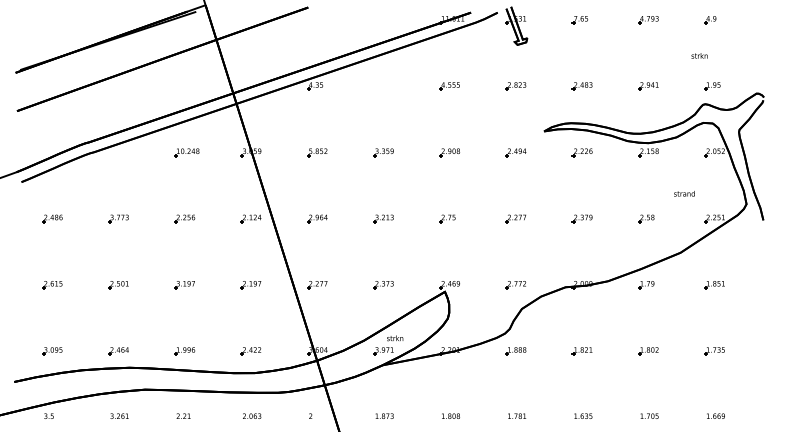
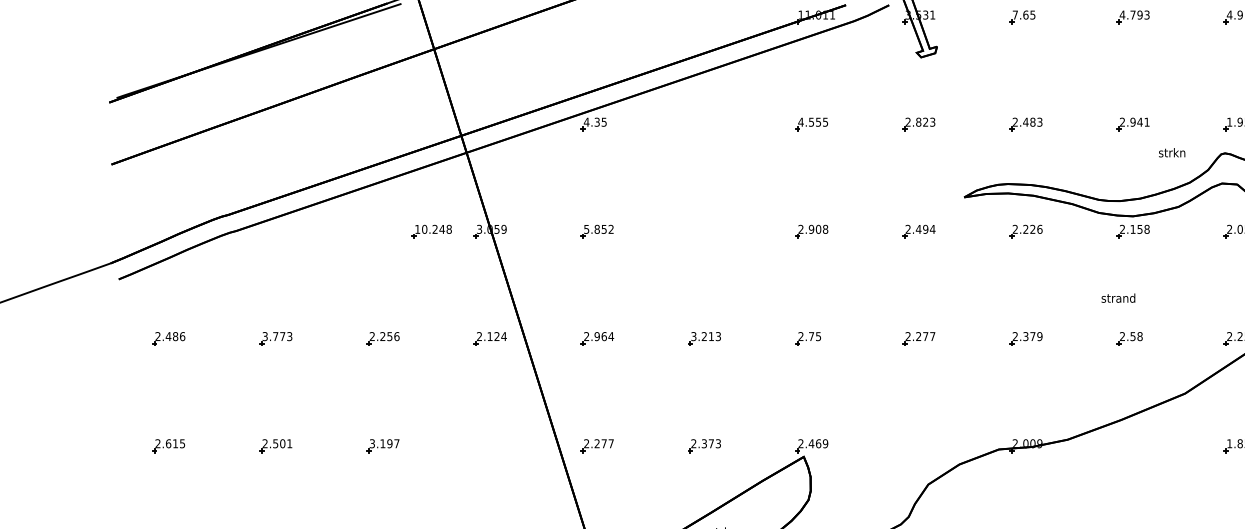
text: (699, 55) -> (1171, 152), moved
part: (186, 152) -> (430, 231), moved
part: (383, 152) -> (704, 231), removed
text: (684, 193) -> (1118, 297), moved
part: (250, 285) -> (489, 446), removed
part: (515, 285) -> (917, 446), removed
part: (646, 285) -> (1129, 446), removed

